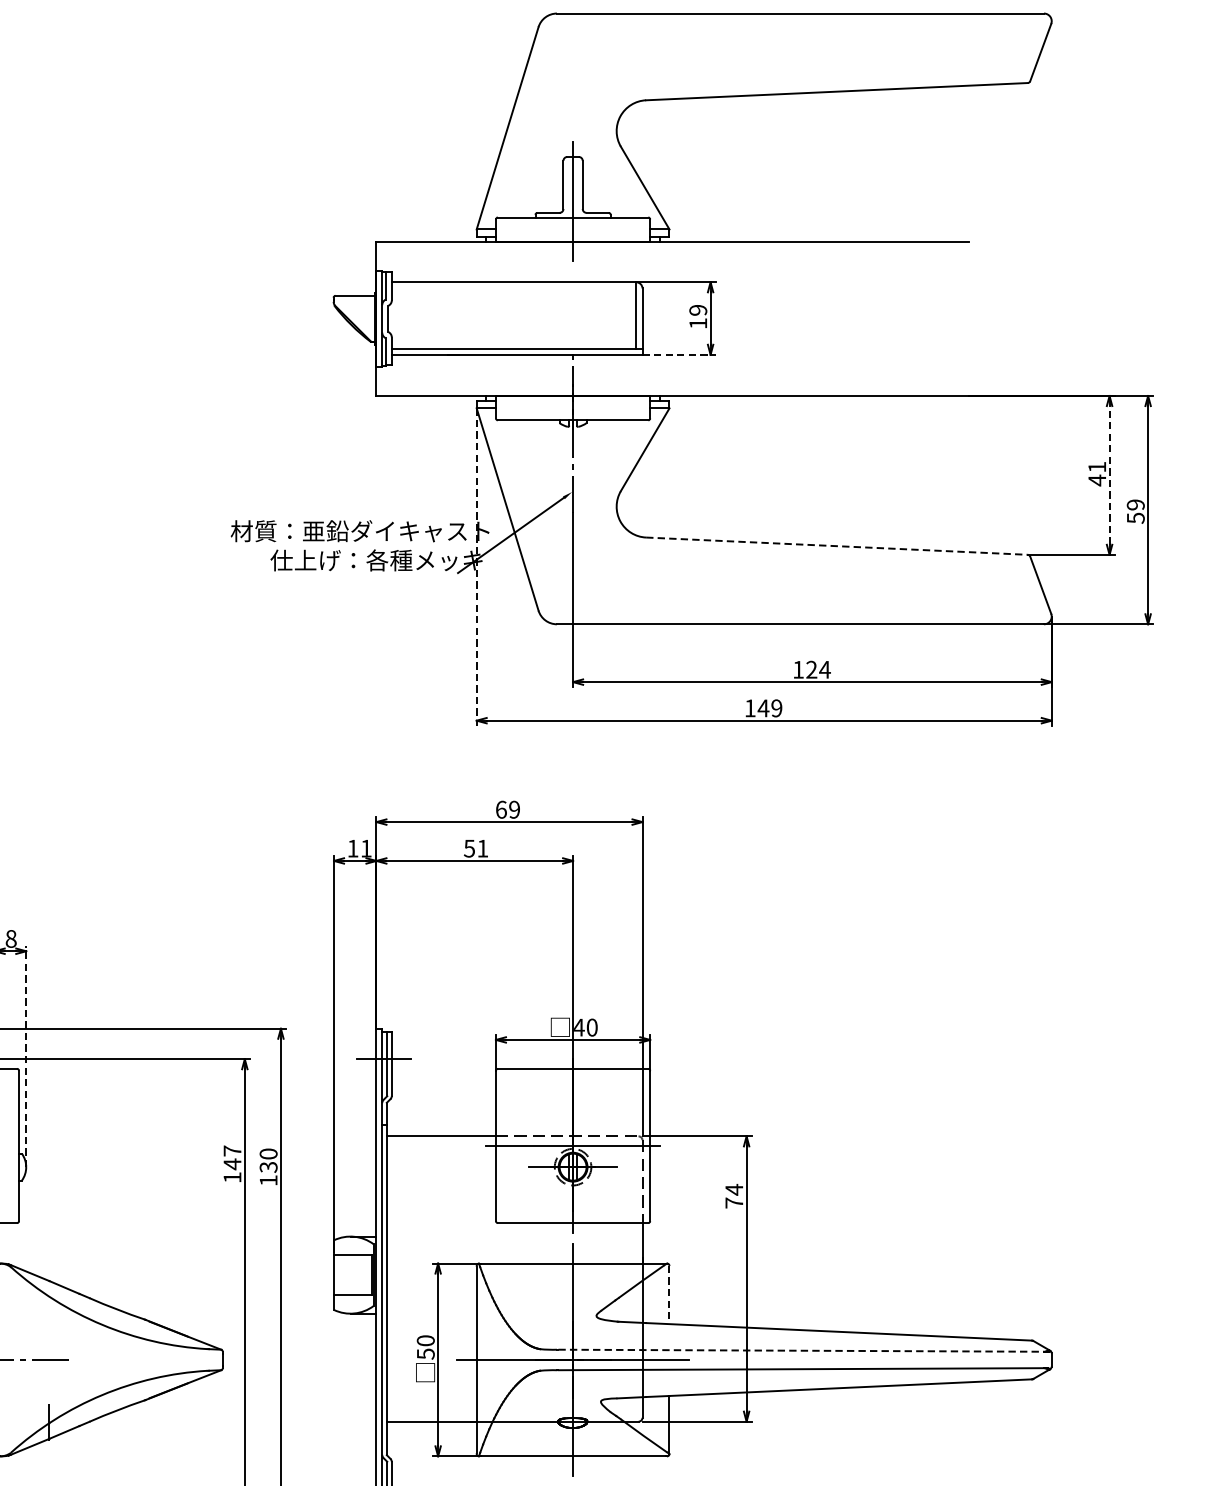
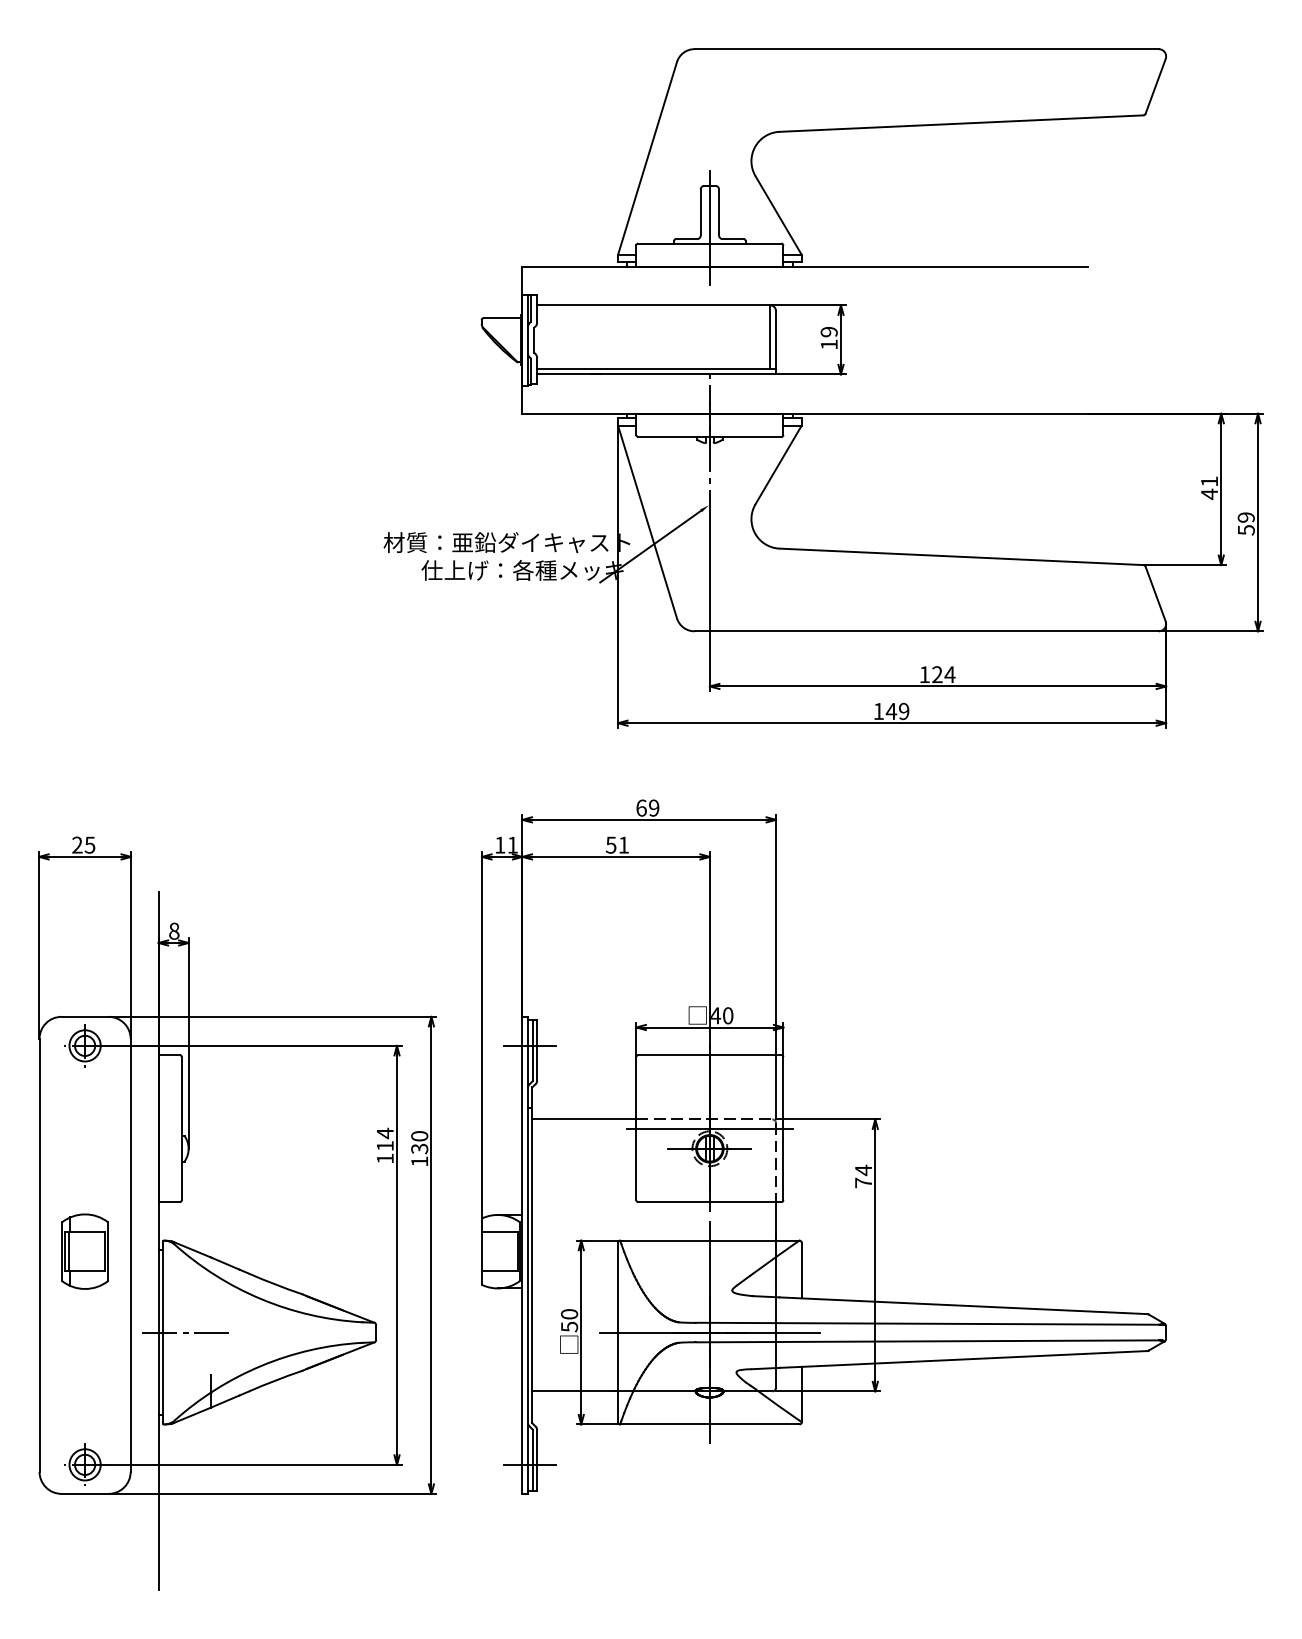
line: (678, 354) -> (810, 374), dashed -> solid
line: (1109, 474) -> (1221, 488), dashed -> solid
line: (837, 545) -> (961, 556), dashed -> solid
line: (477, 567) -> (618, 577), dashed -> solid
line: (26, 1056) -> (188, 1043), dashed -> solid
text: (232, 1157) -> (385, 1139), 147 -> 114
line: (669, 1294) -> (801, 1270), dashed -> solid
line: (801, 1350) -> (927, 1323), dashed -> solid

